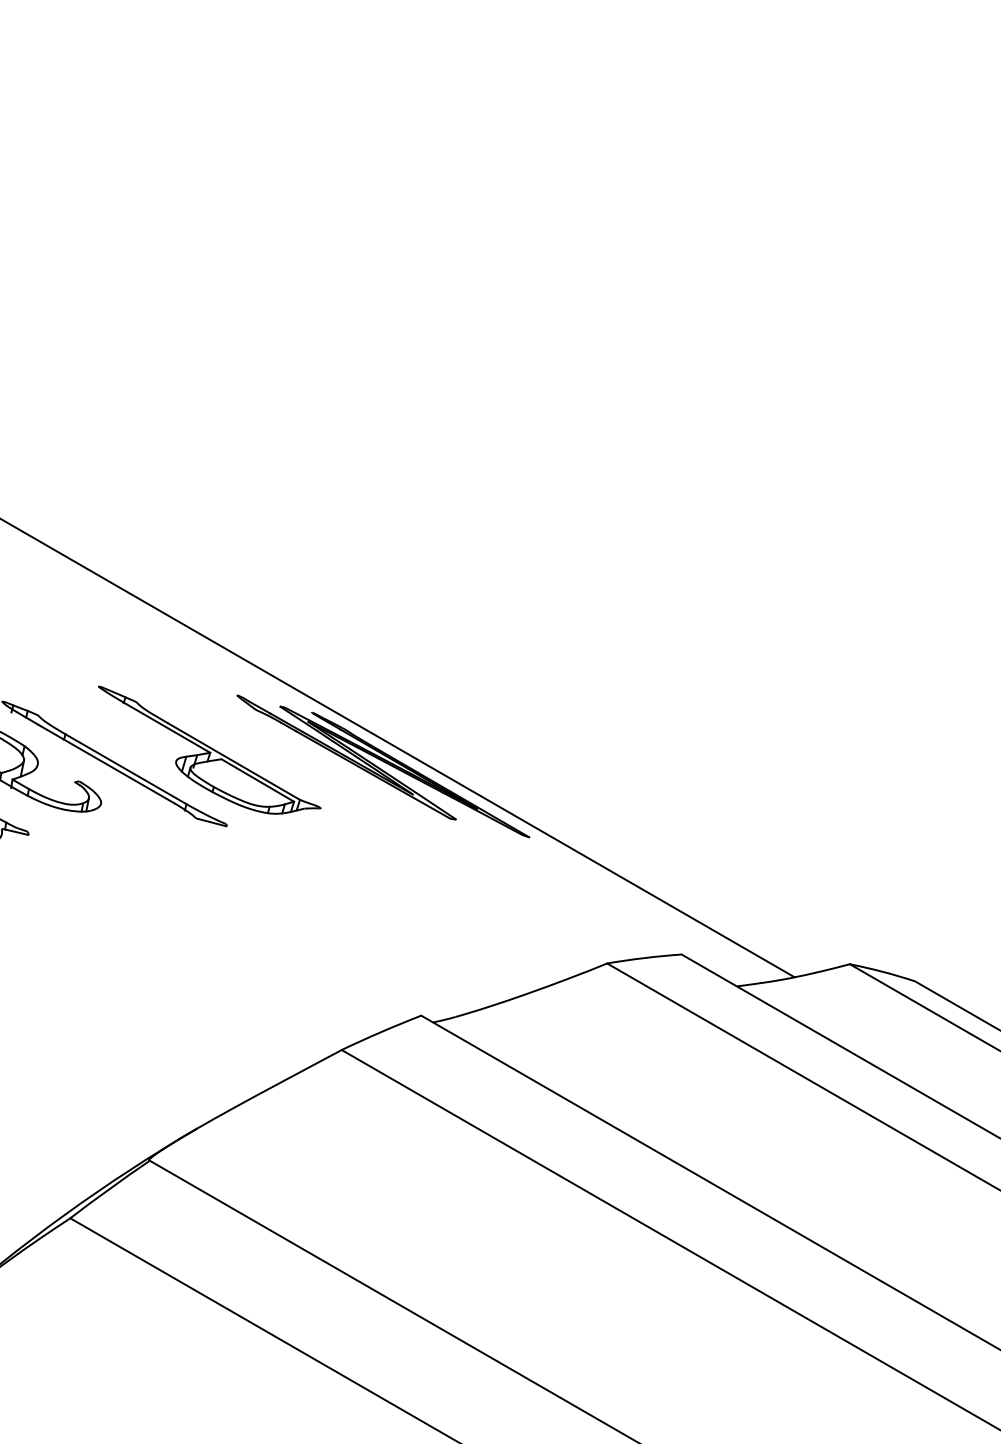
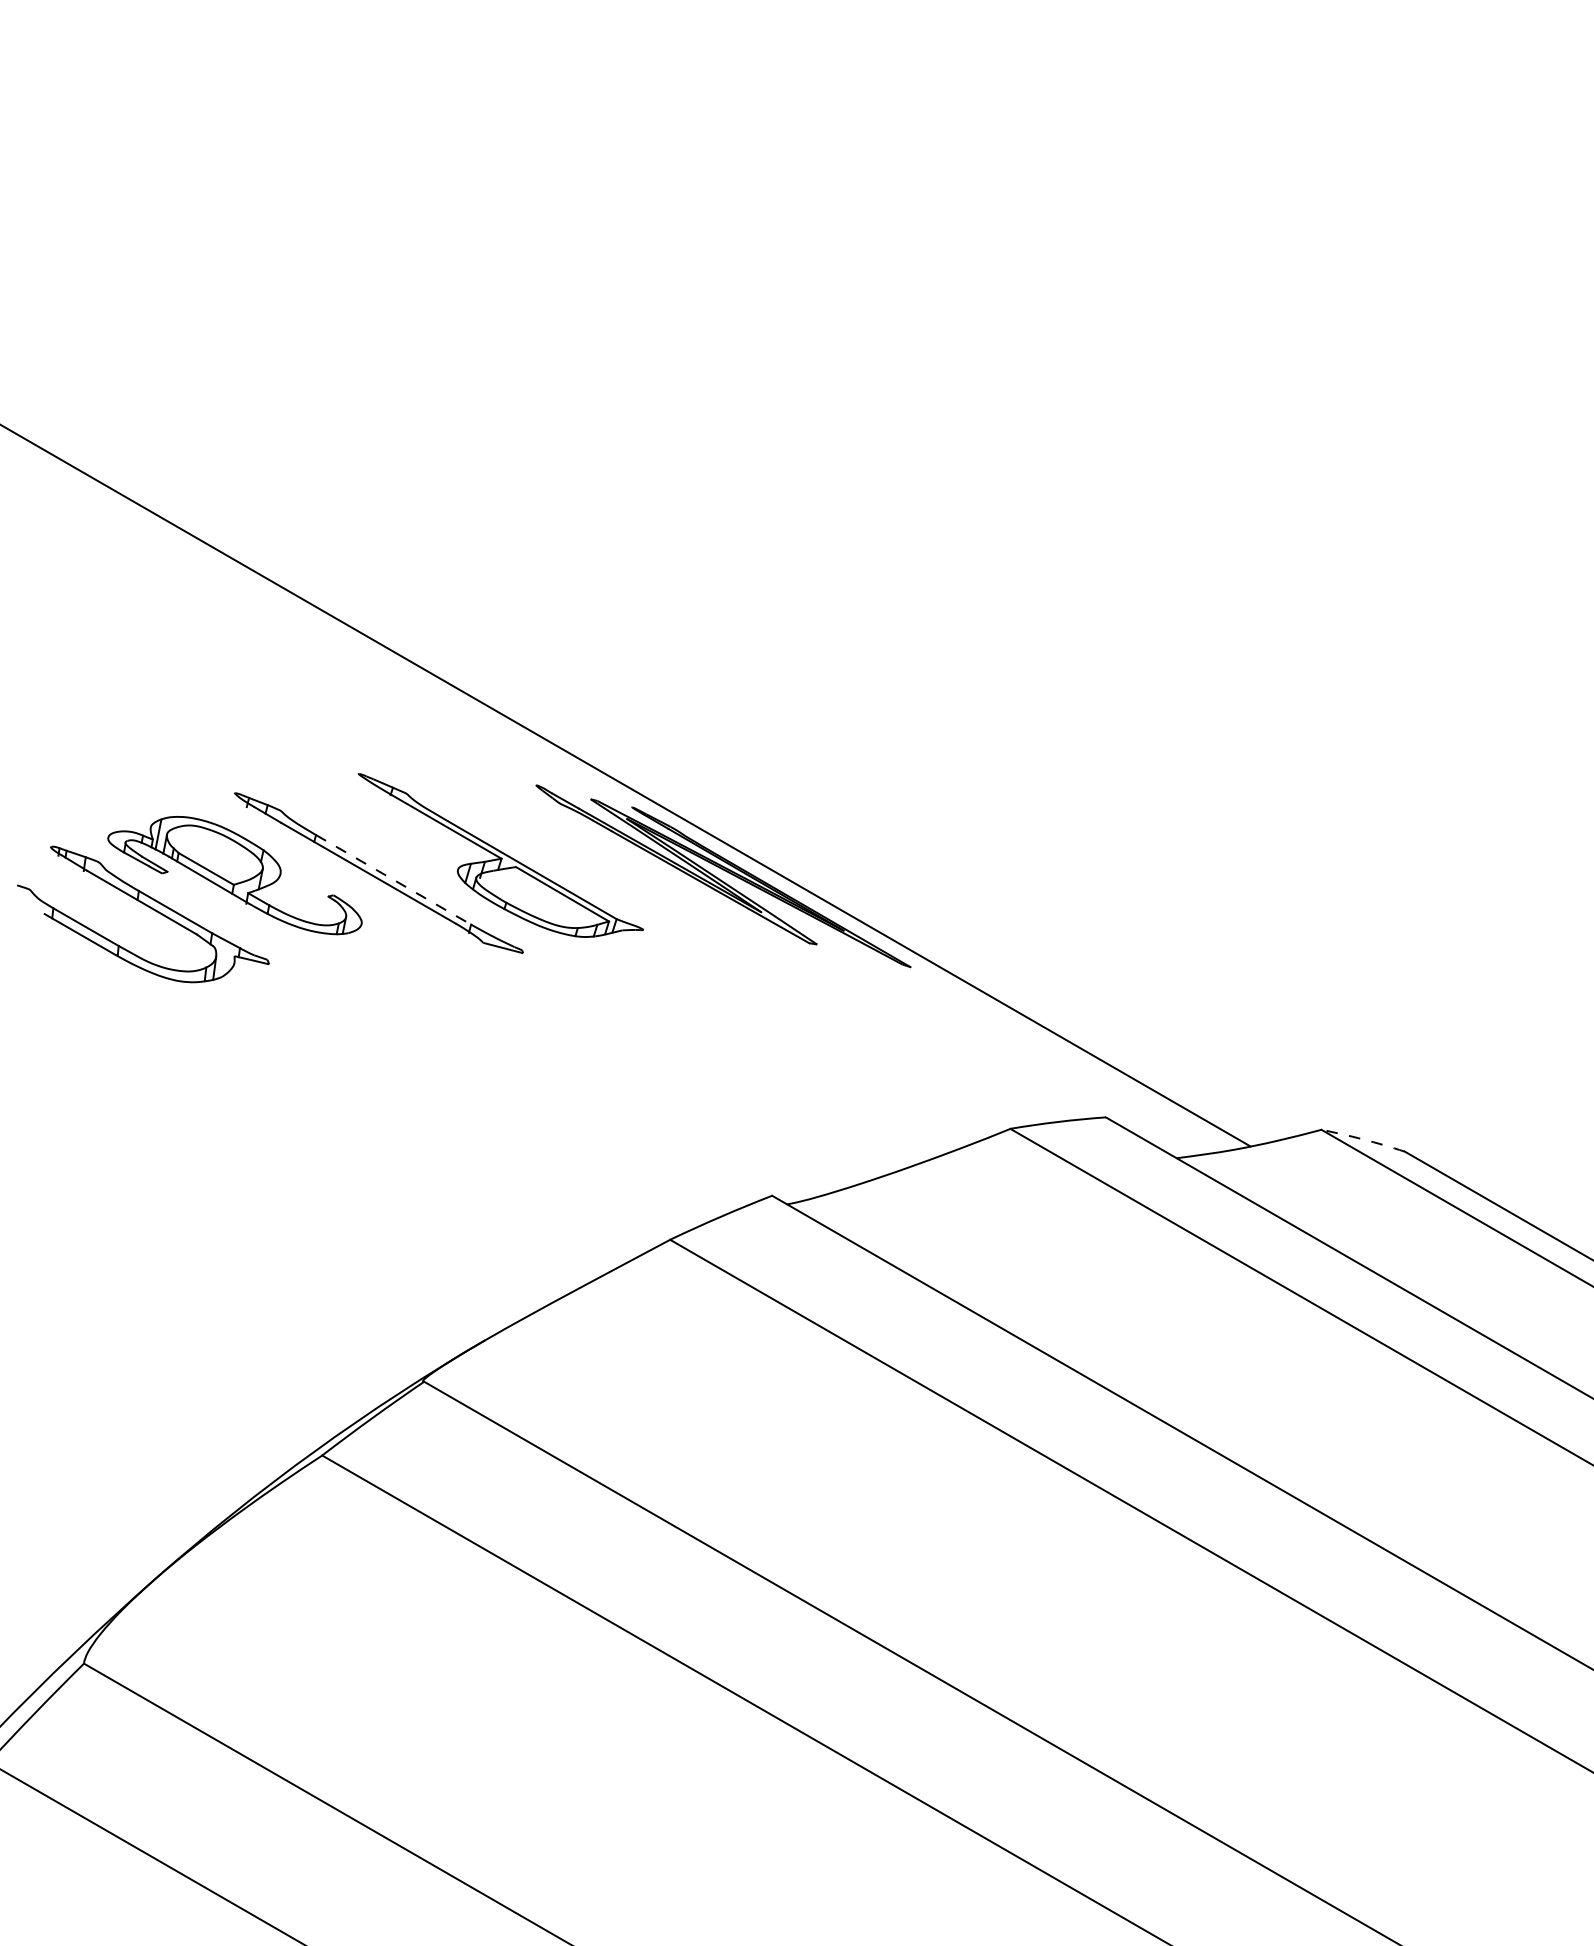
line: (125, 768) -> (393, 879), solid -> dashed
arc: (882, 971) -> (1363, 1139), solid -> dashed

